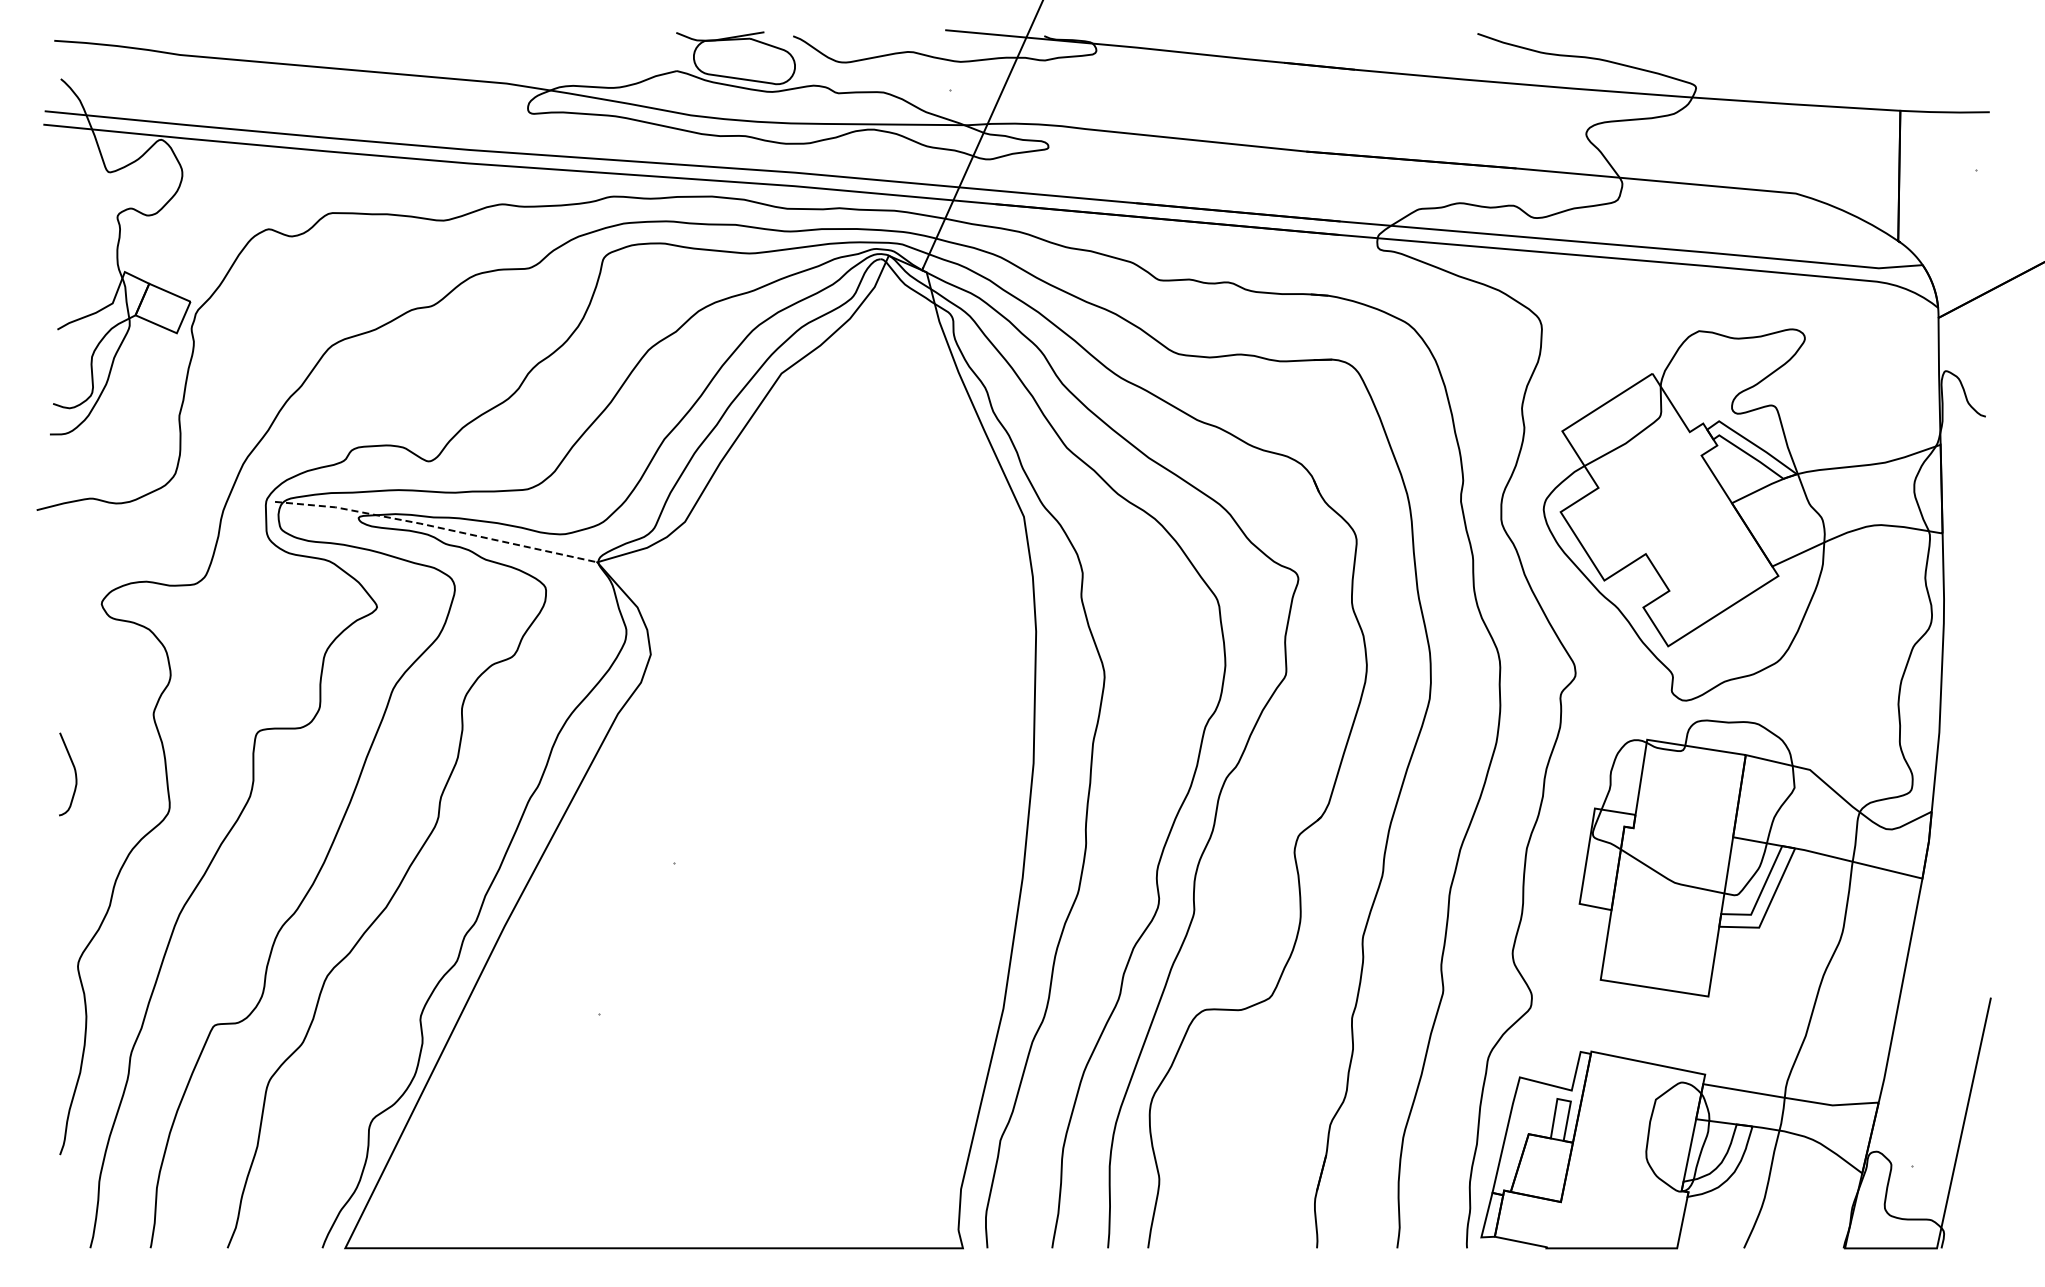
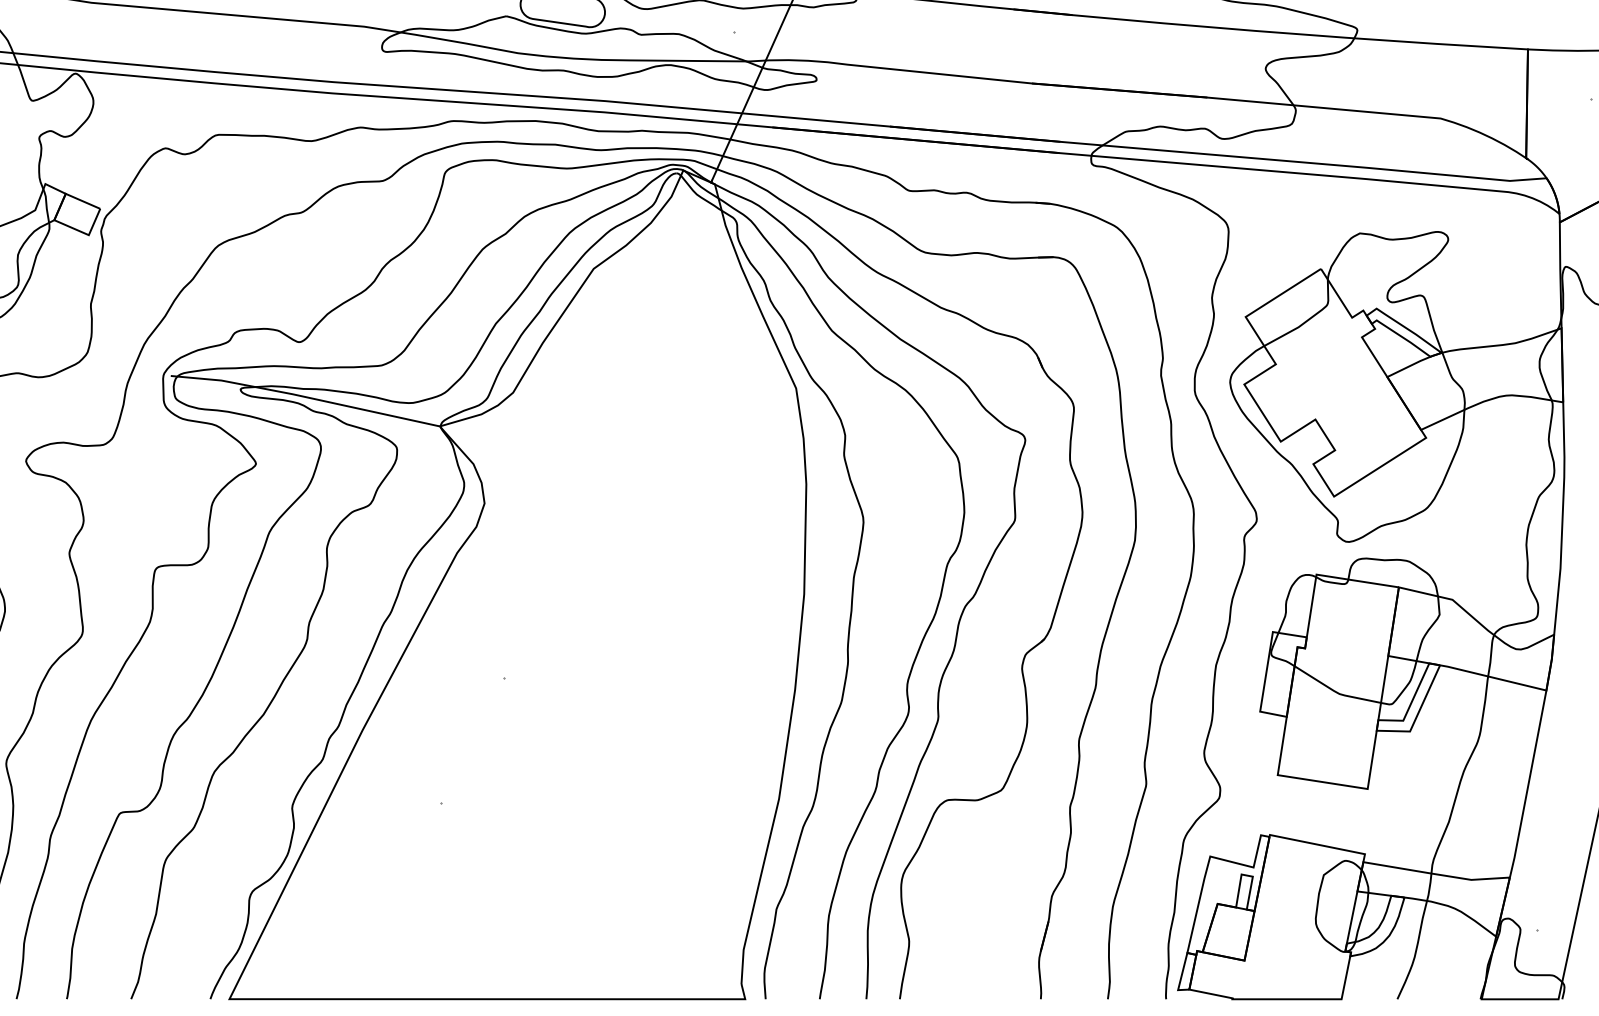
line: (436, 527) -> (305, 397), dashed -> solid

